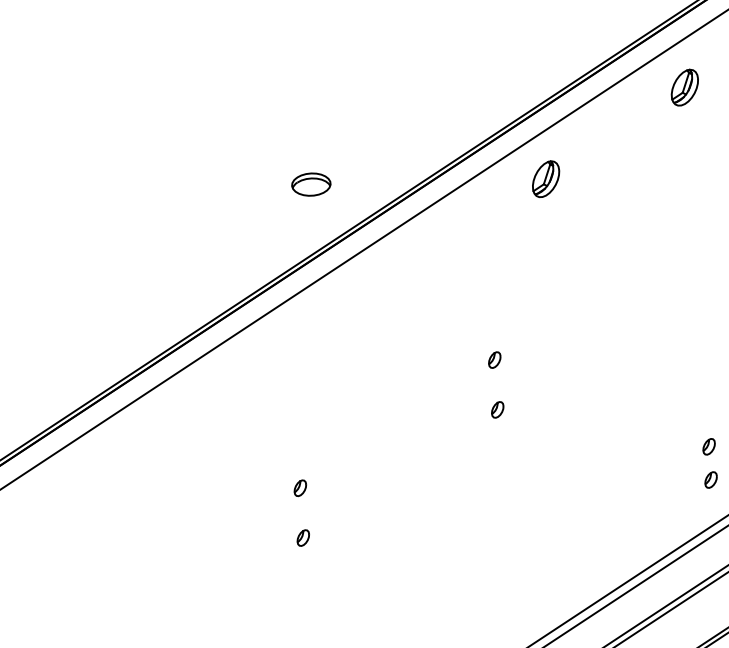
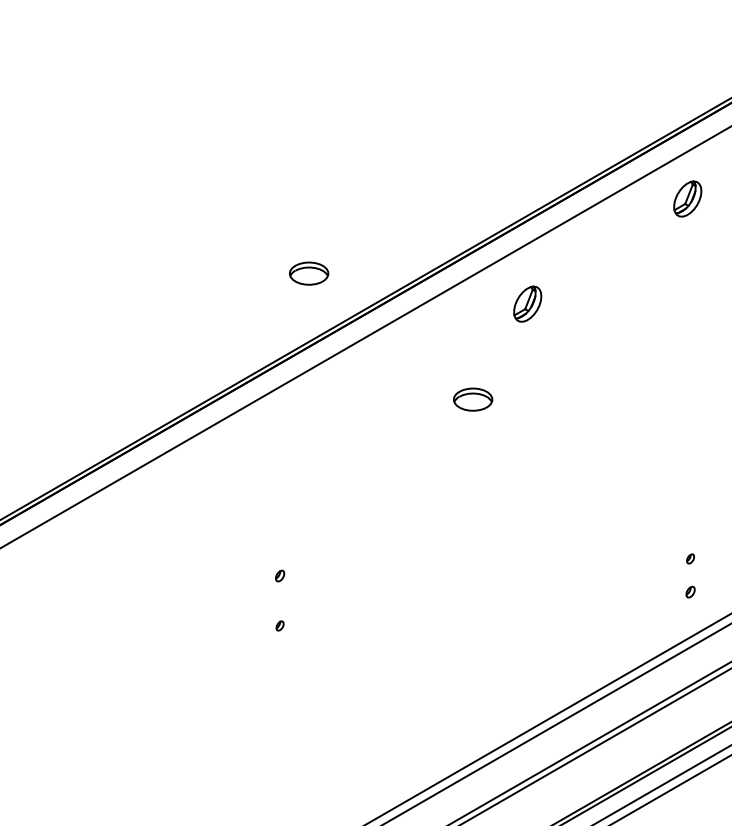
part: (545, 178) -> (527, 303), moved
part: (482, 300) -> (473, 399), added
part: (494, 359) -> (481, 459), removed
part: (497, 409) -> (481, 509), removed
part: (708, 446) -> (690, 558), size x0.6
part: (710, 479) -> (690, 591), size x0.7
part: (299, 487) -> (279, 575), size x0.7
part: (302, 537) -> (279, 625), size x0.6

